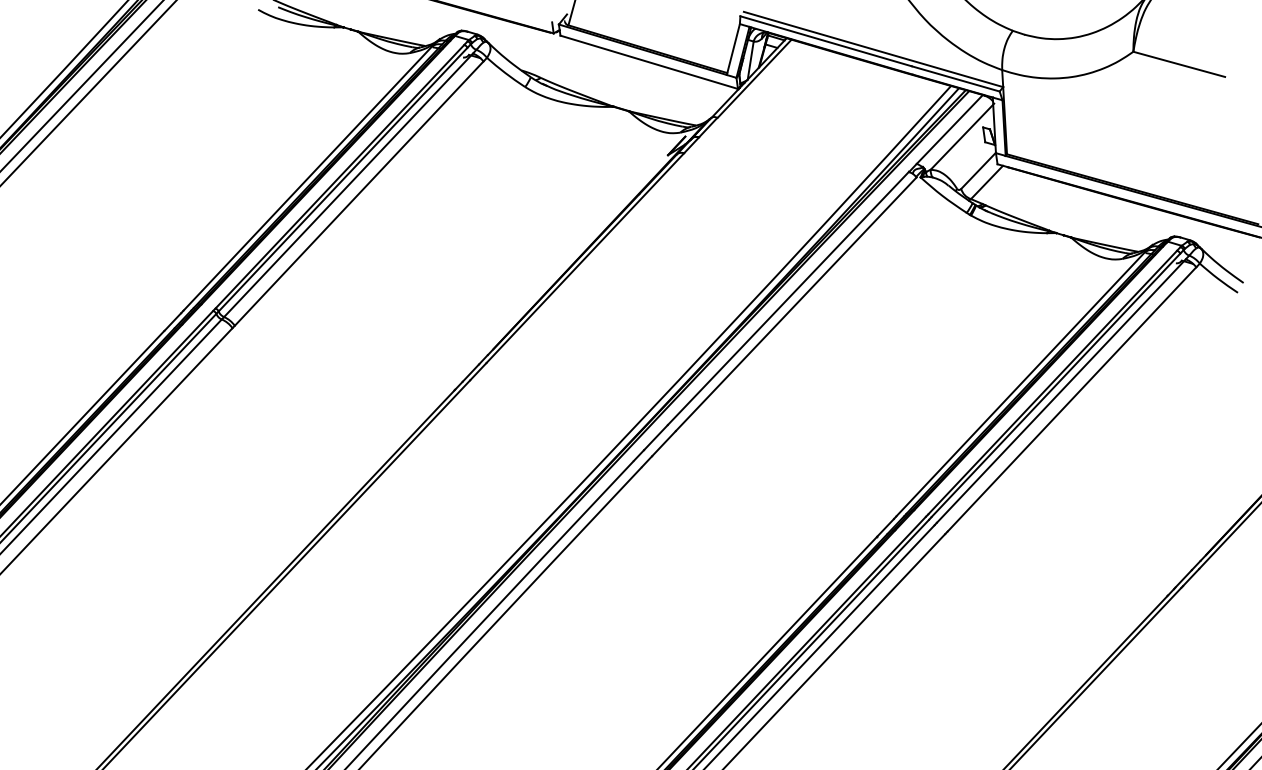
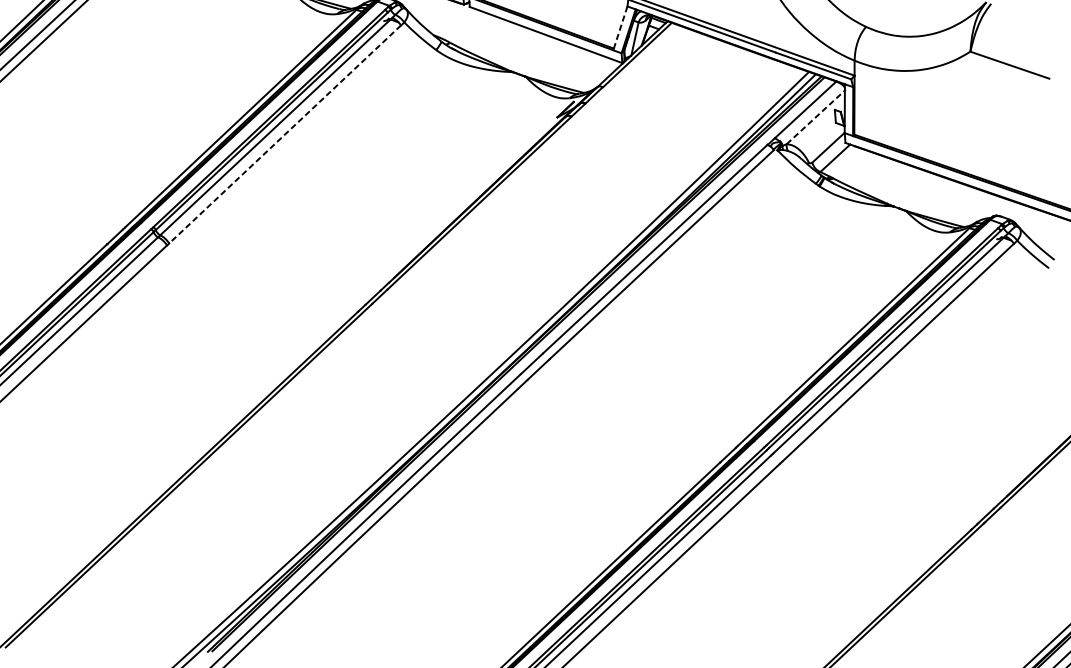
line: (733, 50) -> (620, 29), solid -> dashed
line: (962, 136) -> (816, 116), solid -> dashed
line: (359, 193) -> (285, 134), solid -> dashed

